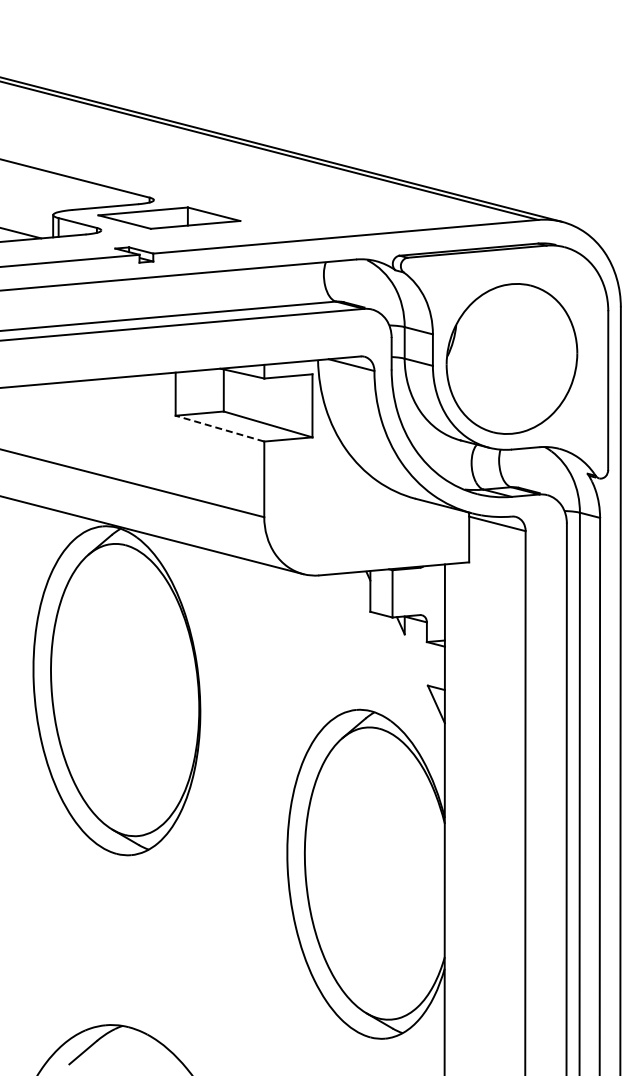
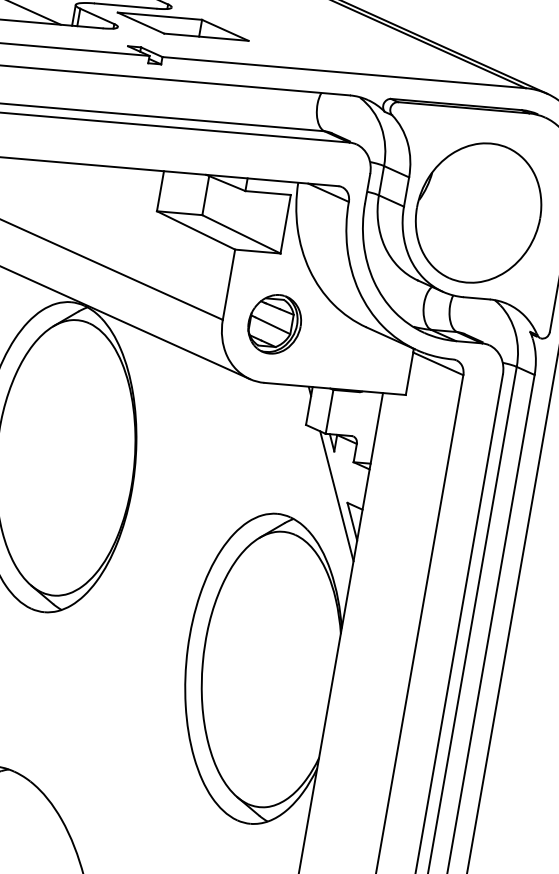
line: (219, 428) -> (195, 230), dashed -> solid
part: (318, 511) -> (274, 323), added
line: (415, 680) -> (336, 496), added

